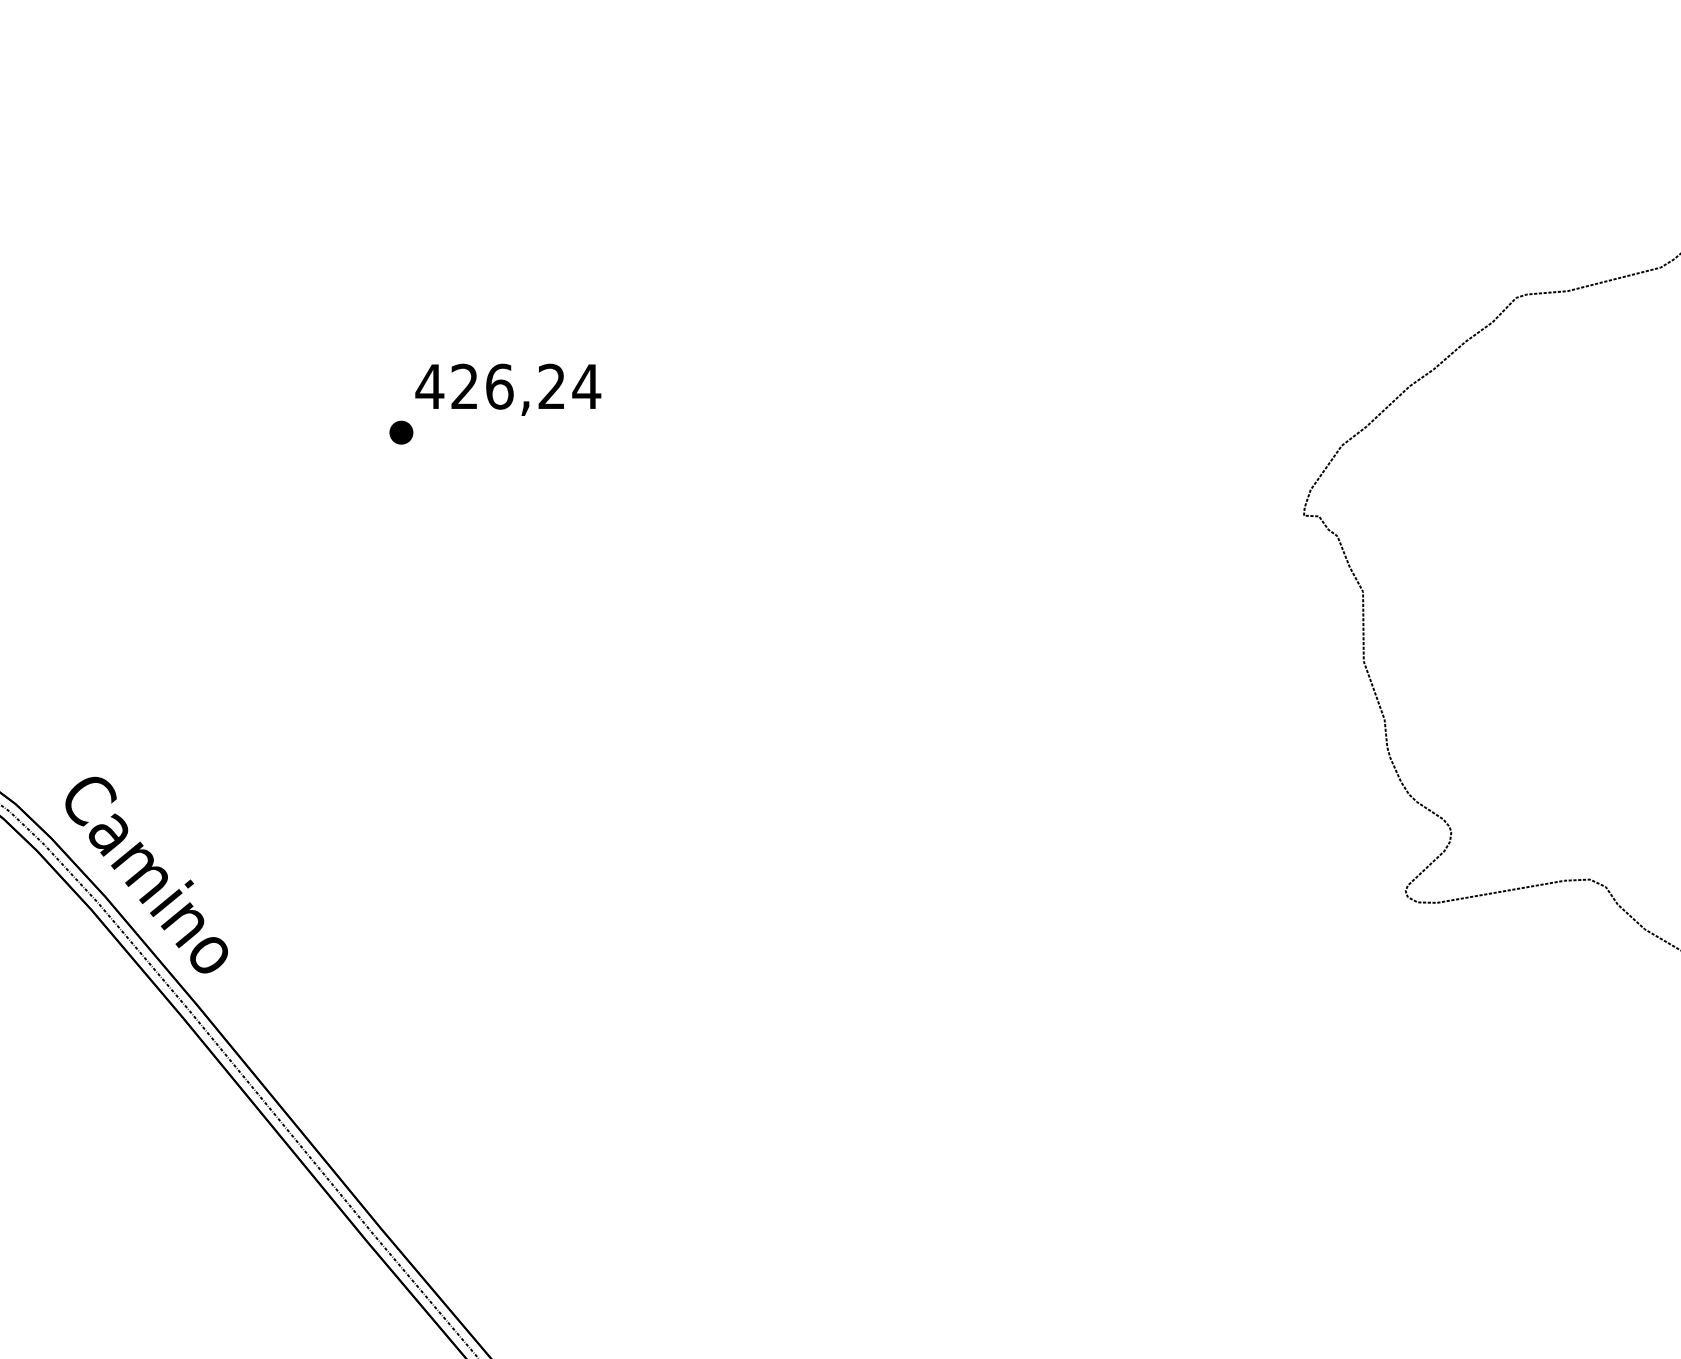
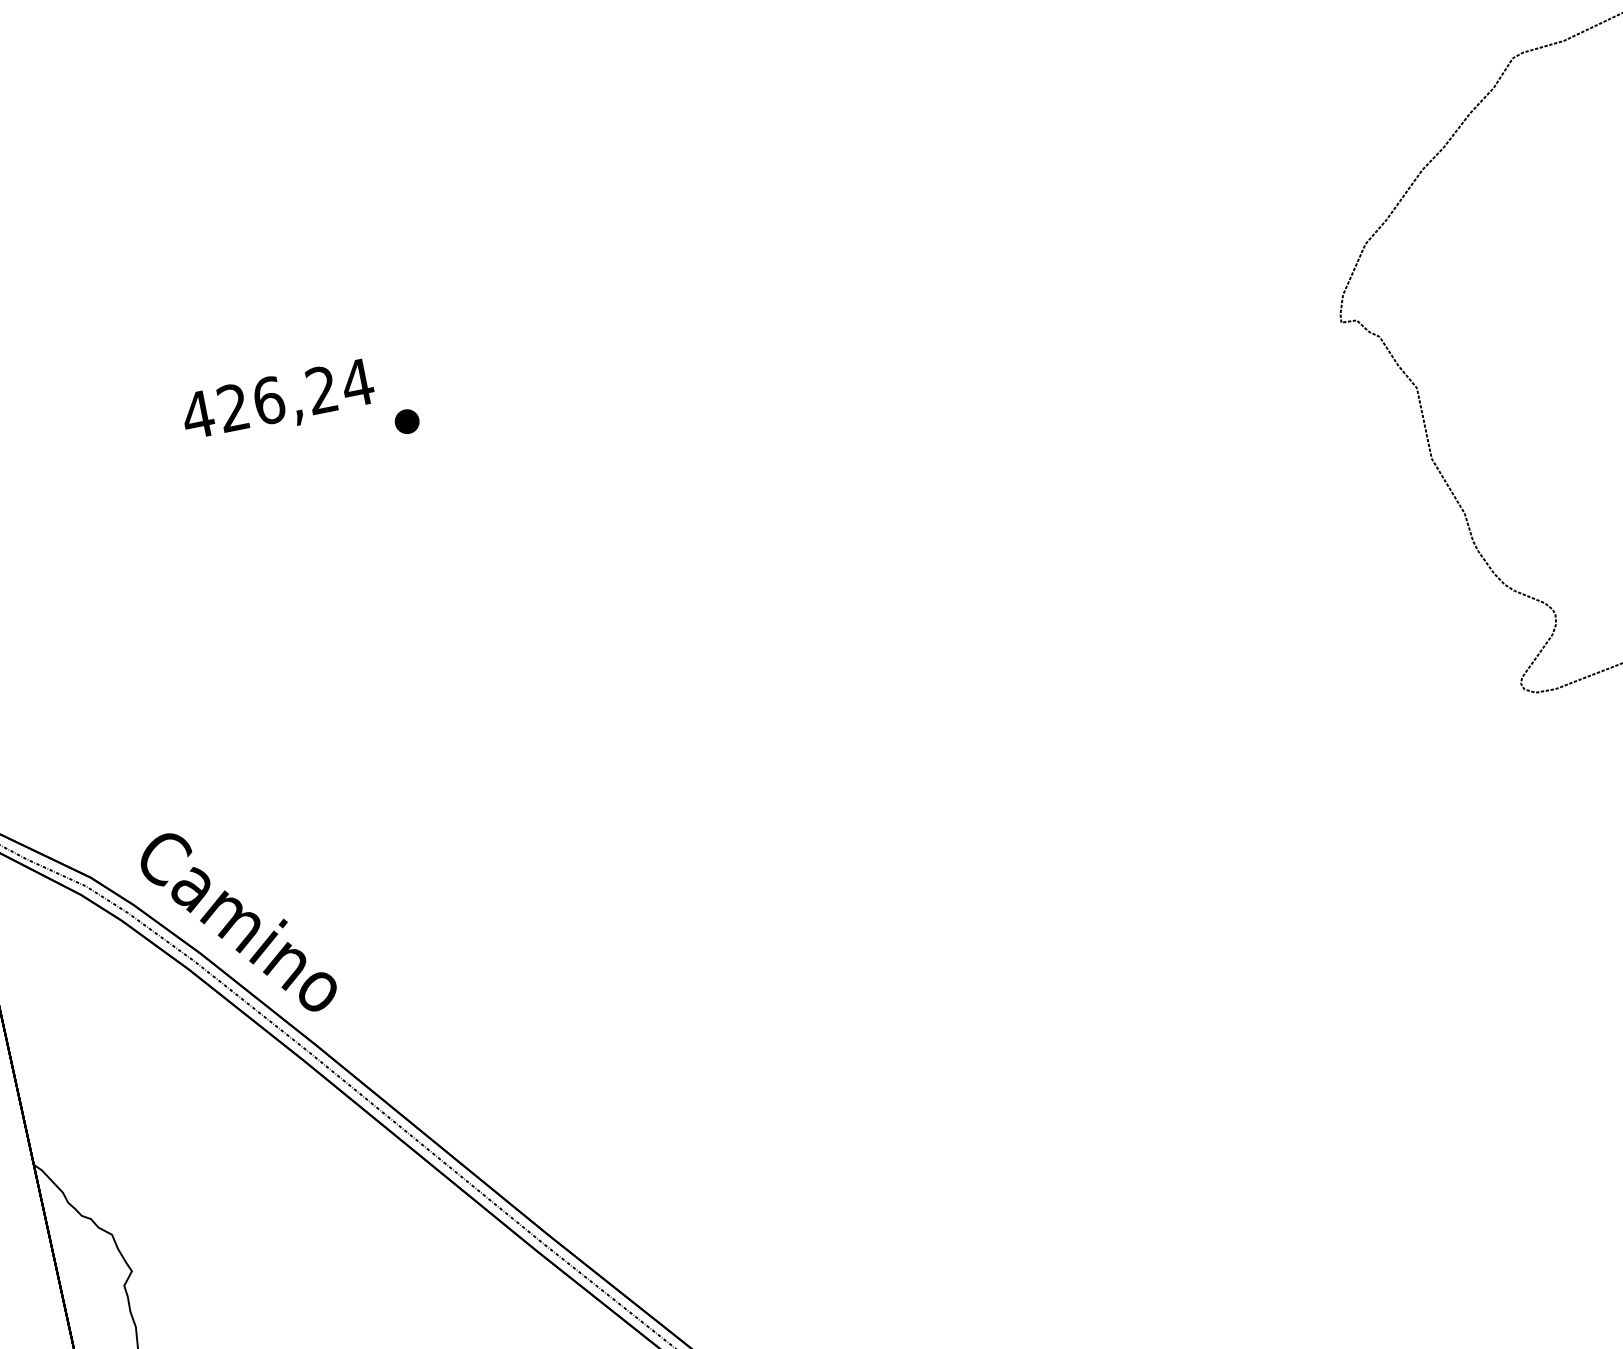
text: (508, 389) -> (278, 401), moved

